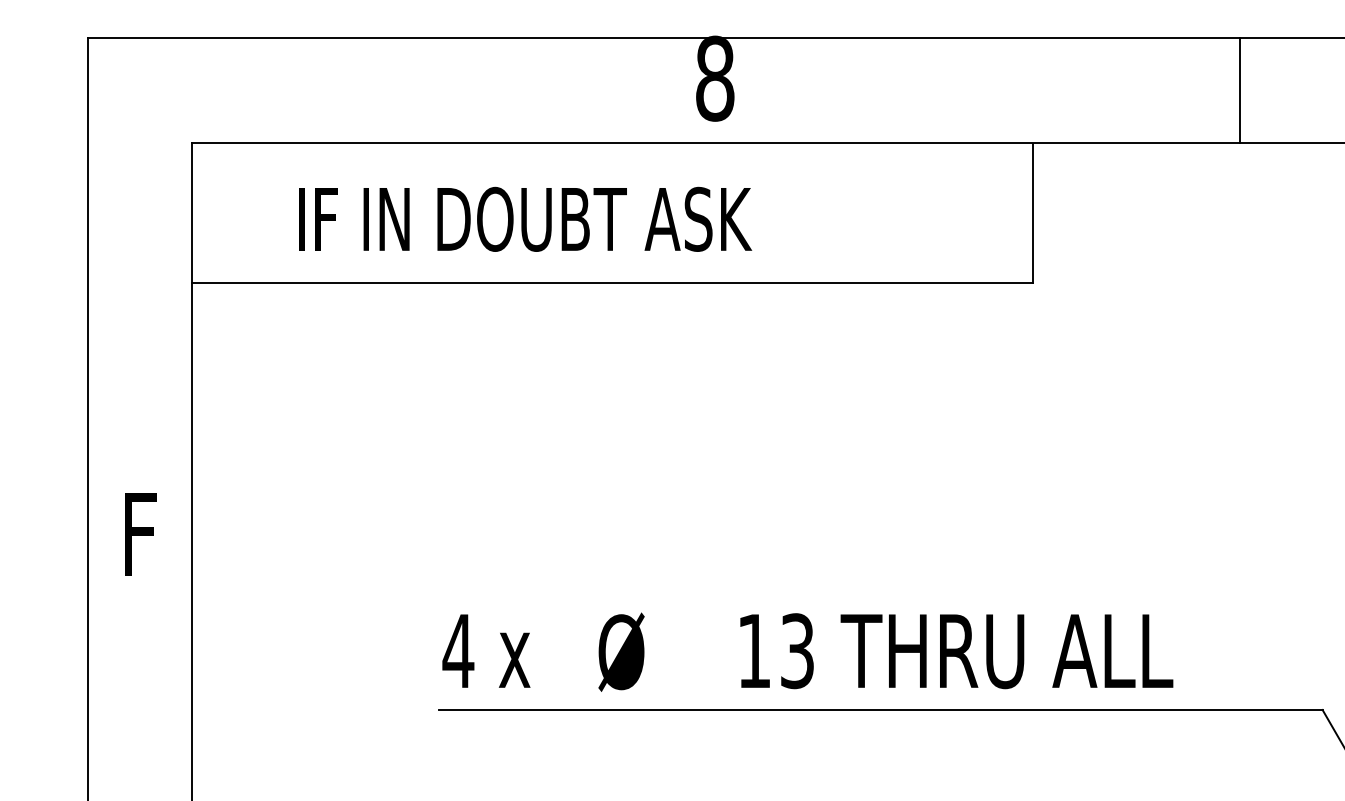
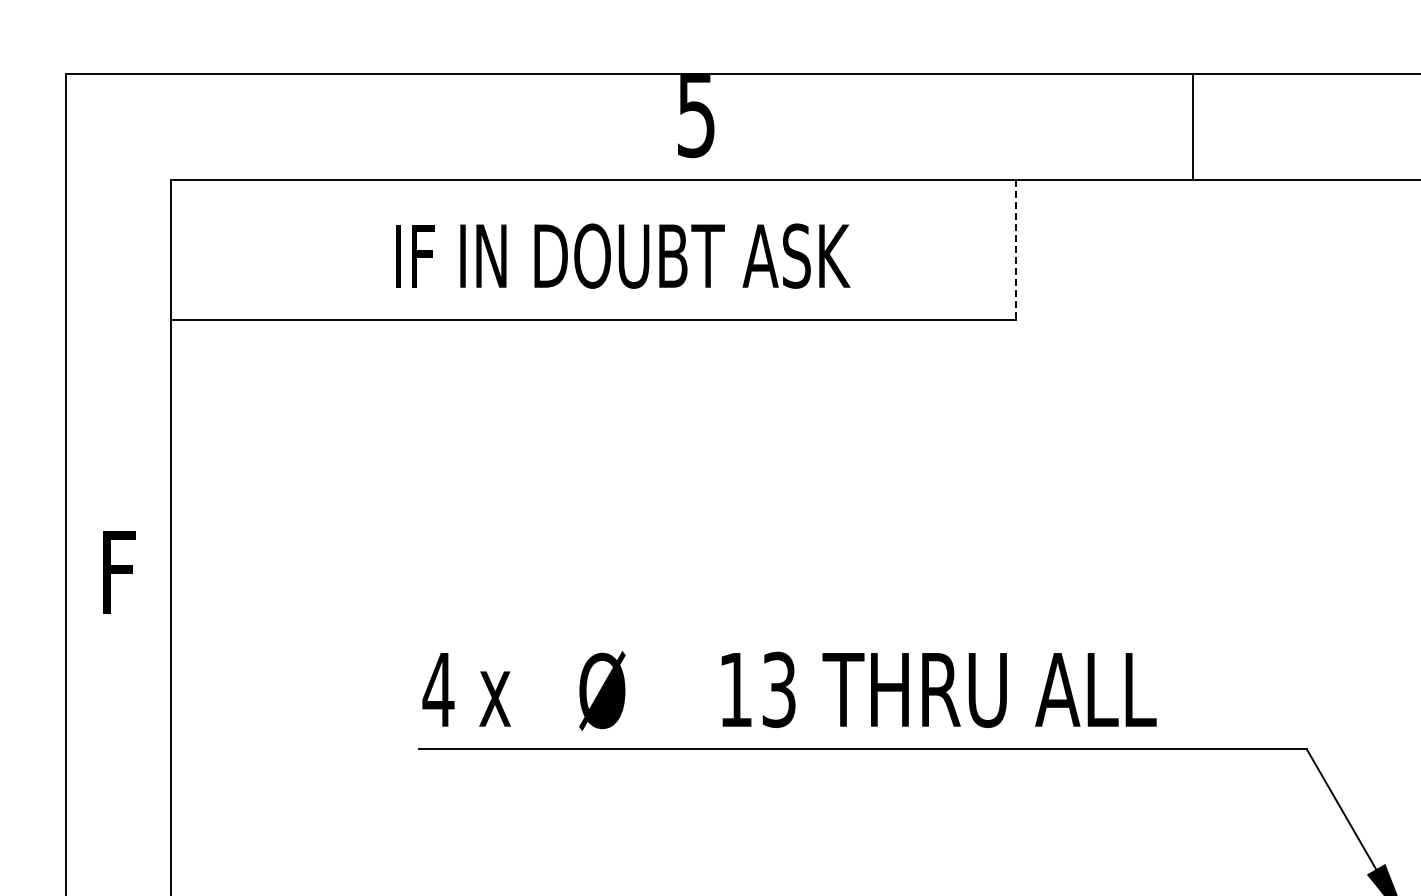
text: (715, 78) -> (696, 114), 8 -> 5
line: (1239, 90) -> (1192, 126), moved
line: (1032, 212) -> (1015, 249), solid -> dashed
text: (526, 218) -> (623, 255), moved

